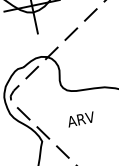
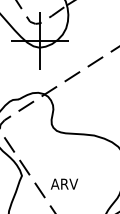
text: (79, 119) -> (63, 183), moved

